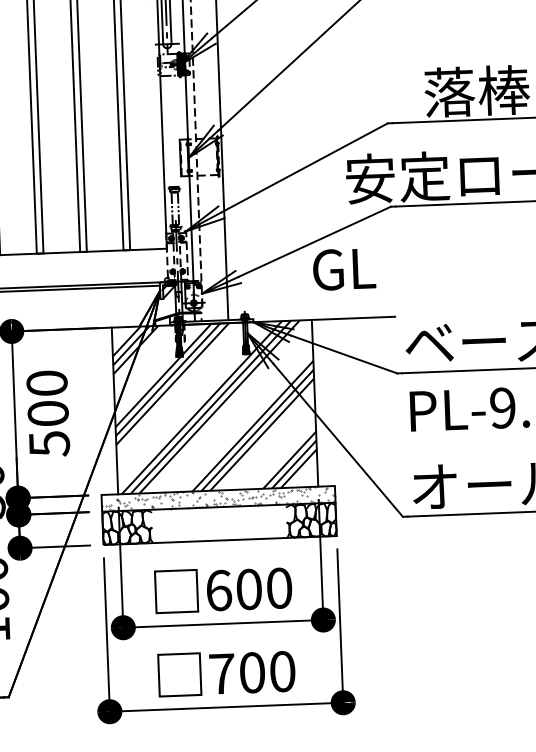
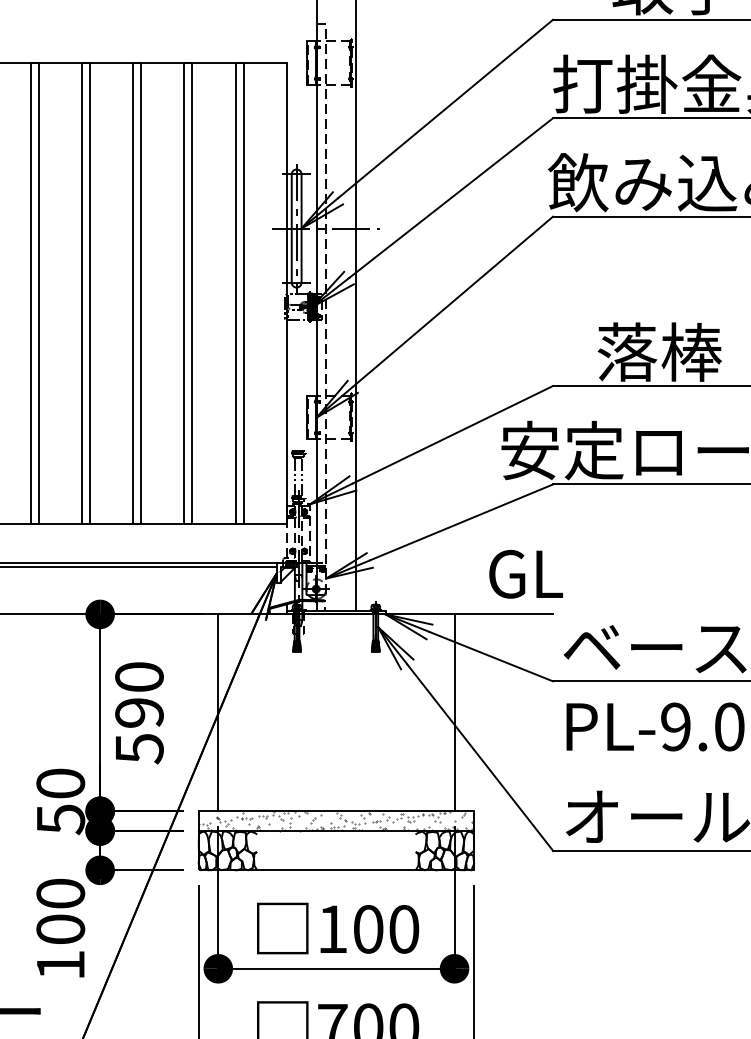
text: (343, 269) -> (525, 574), moved
hatch: (215, 406) -> (336, 712), removed
text: (48, 413) -> (139, 712), 500 -> 590
text: (218, 590) -> (332, 929), 600 -> 100

